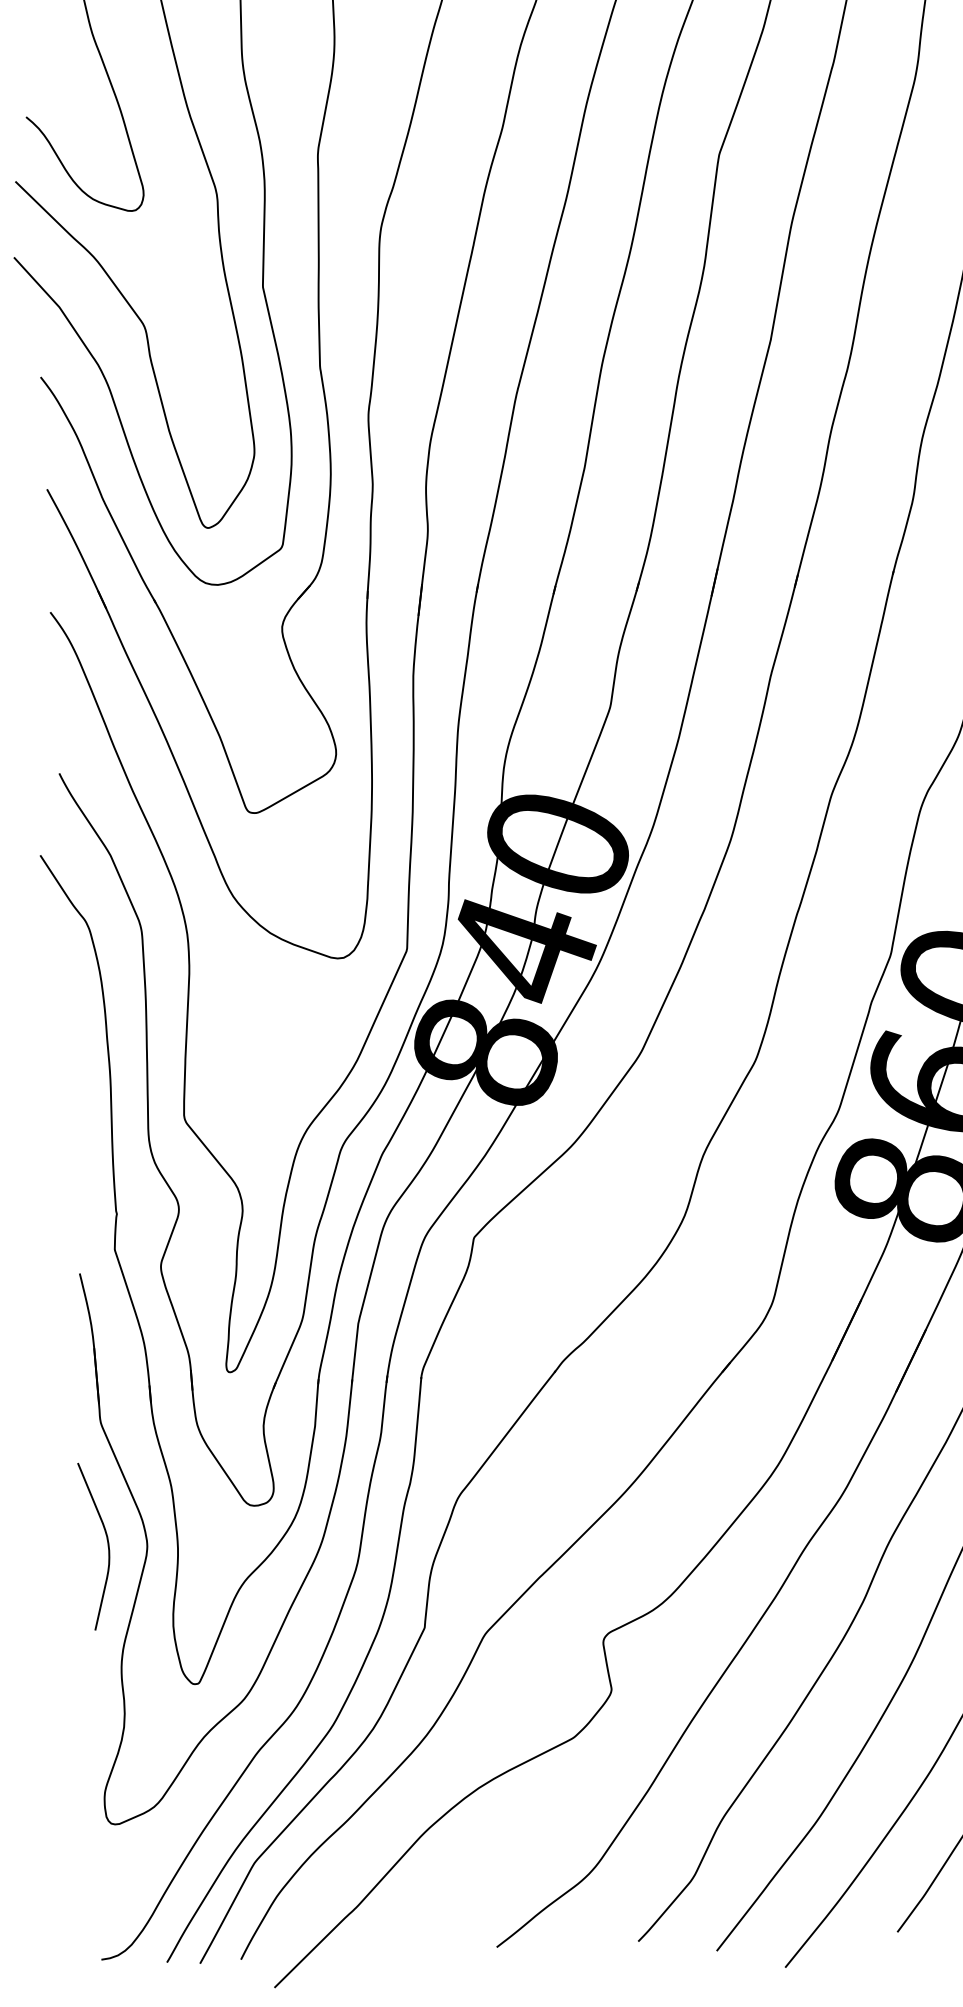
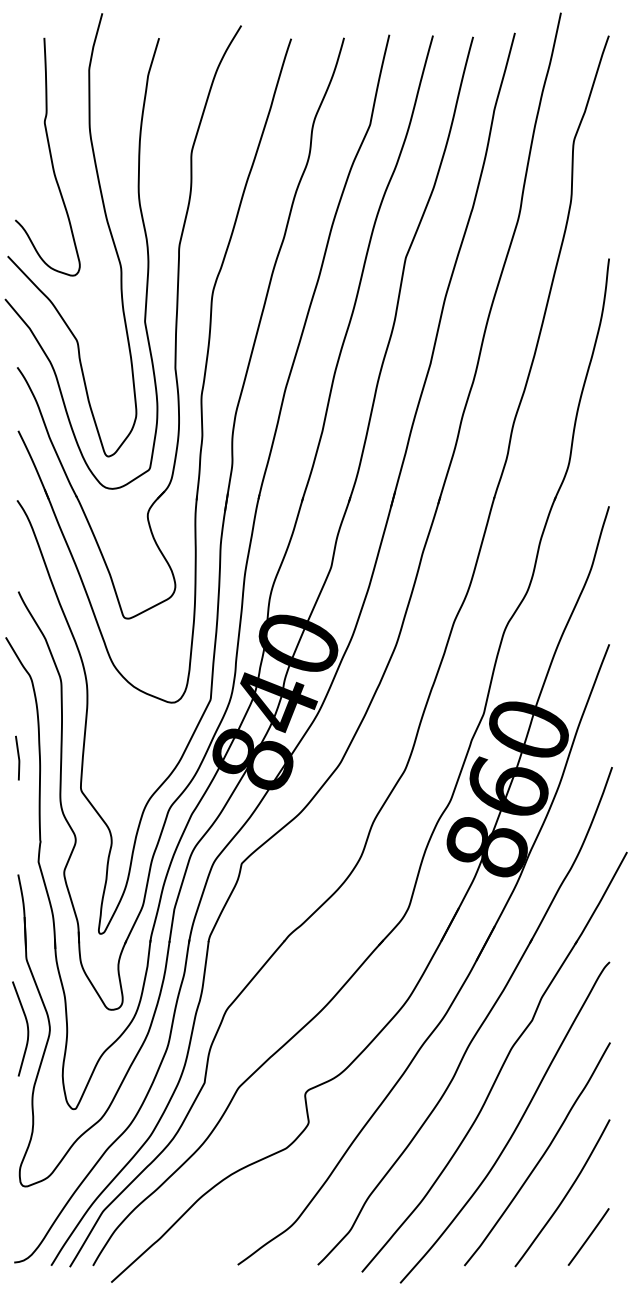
curve: (69, 1064) -> (17, 756), added

